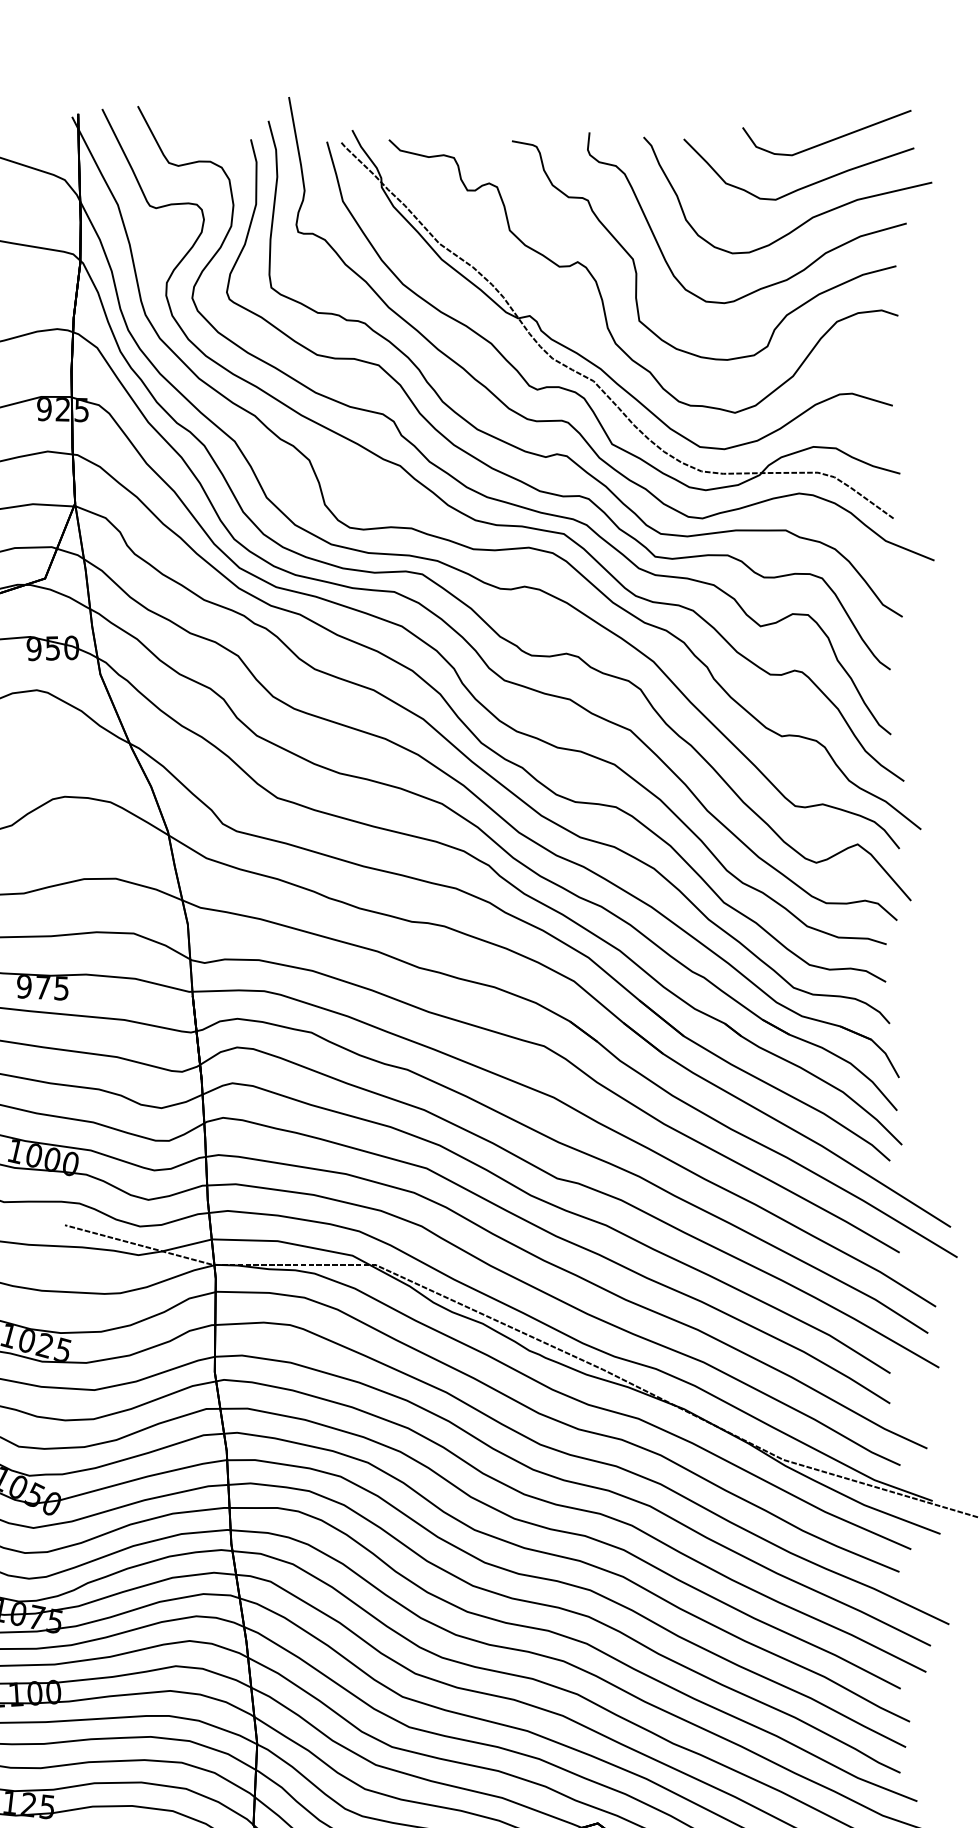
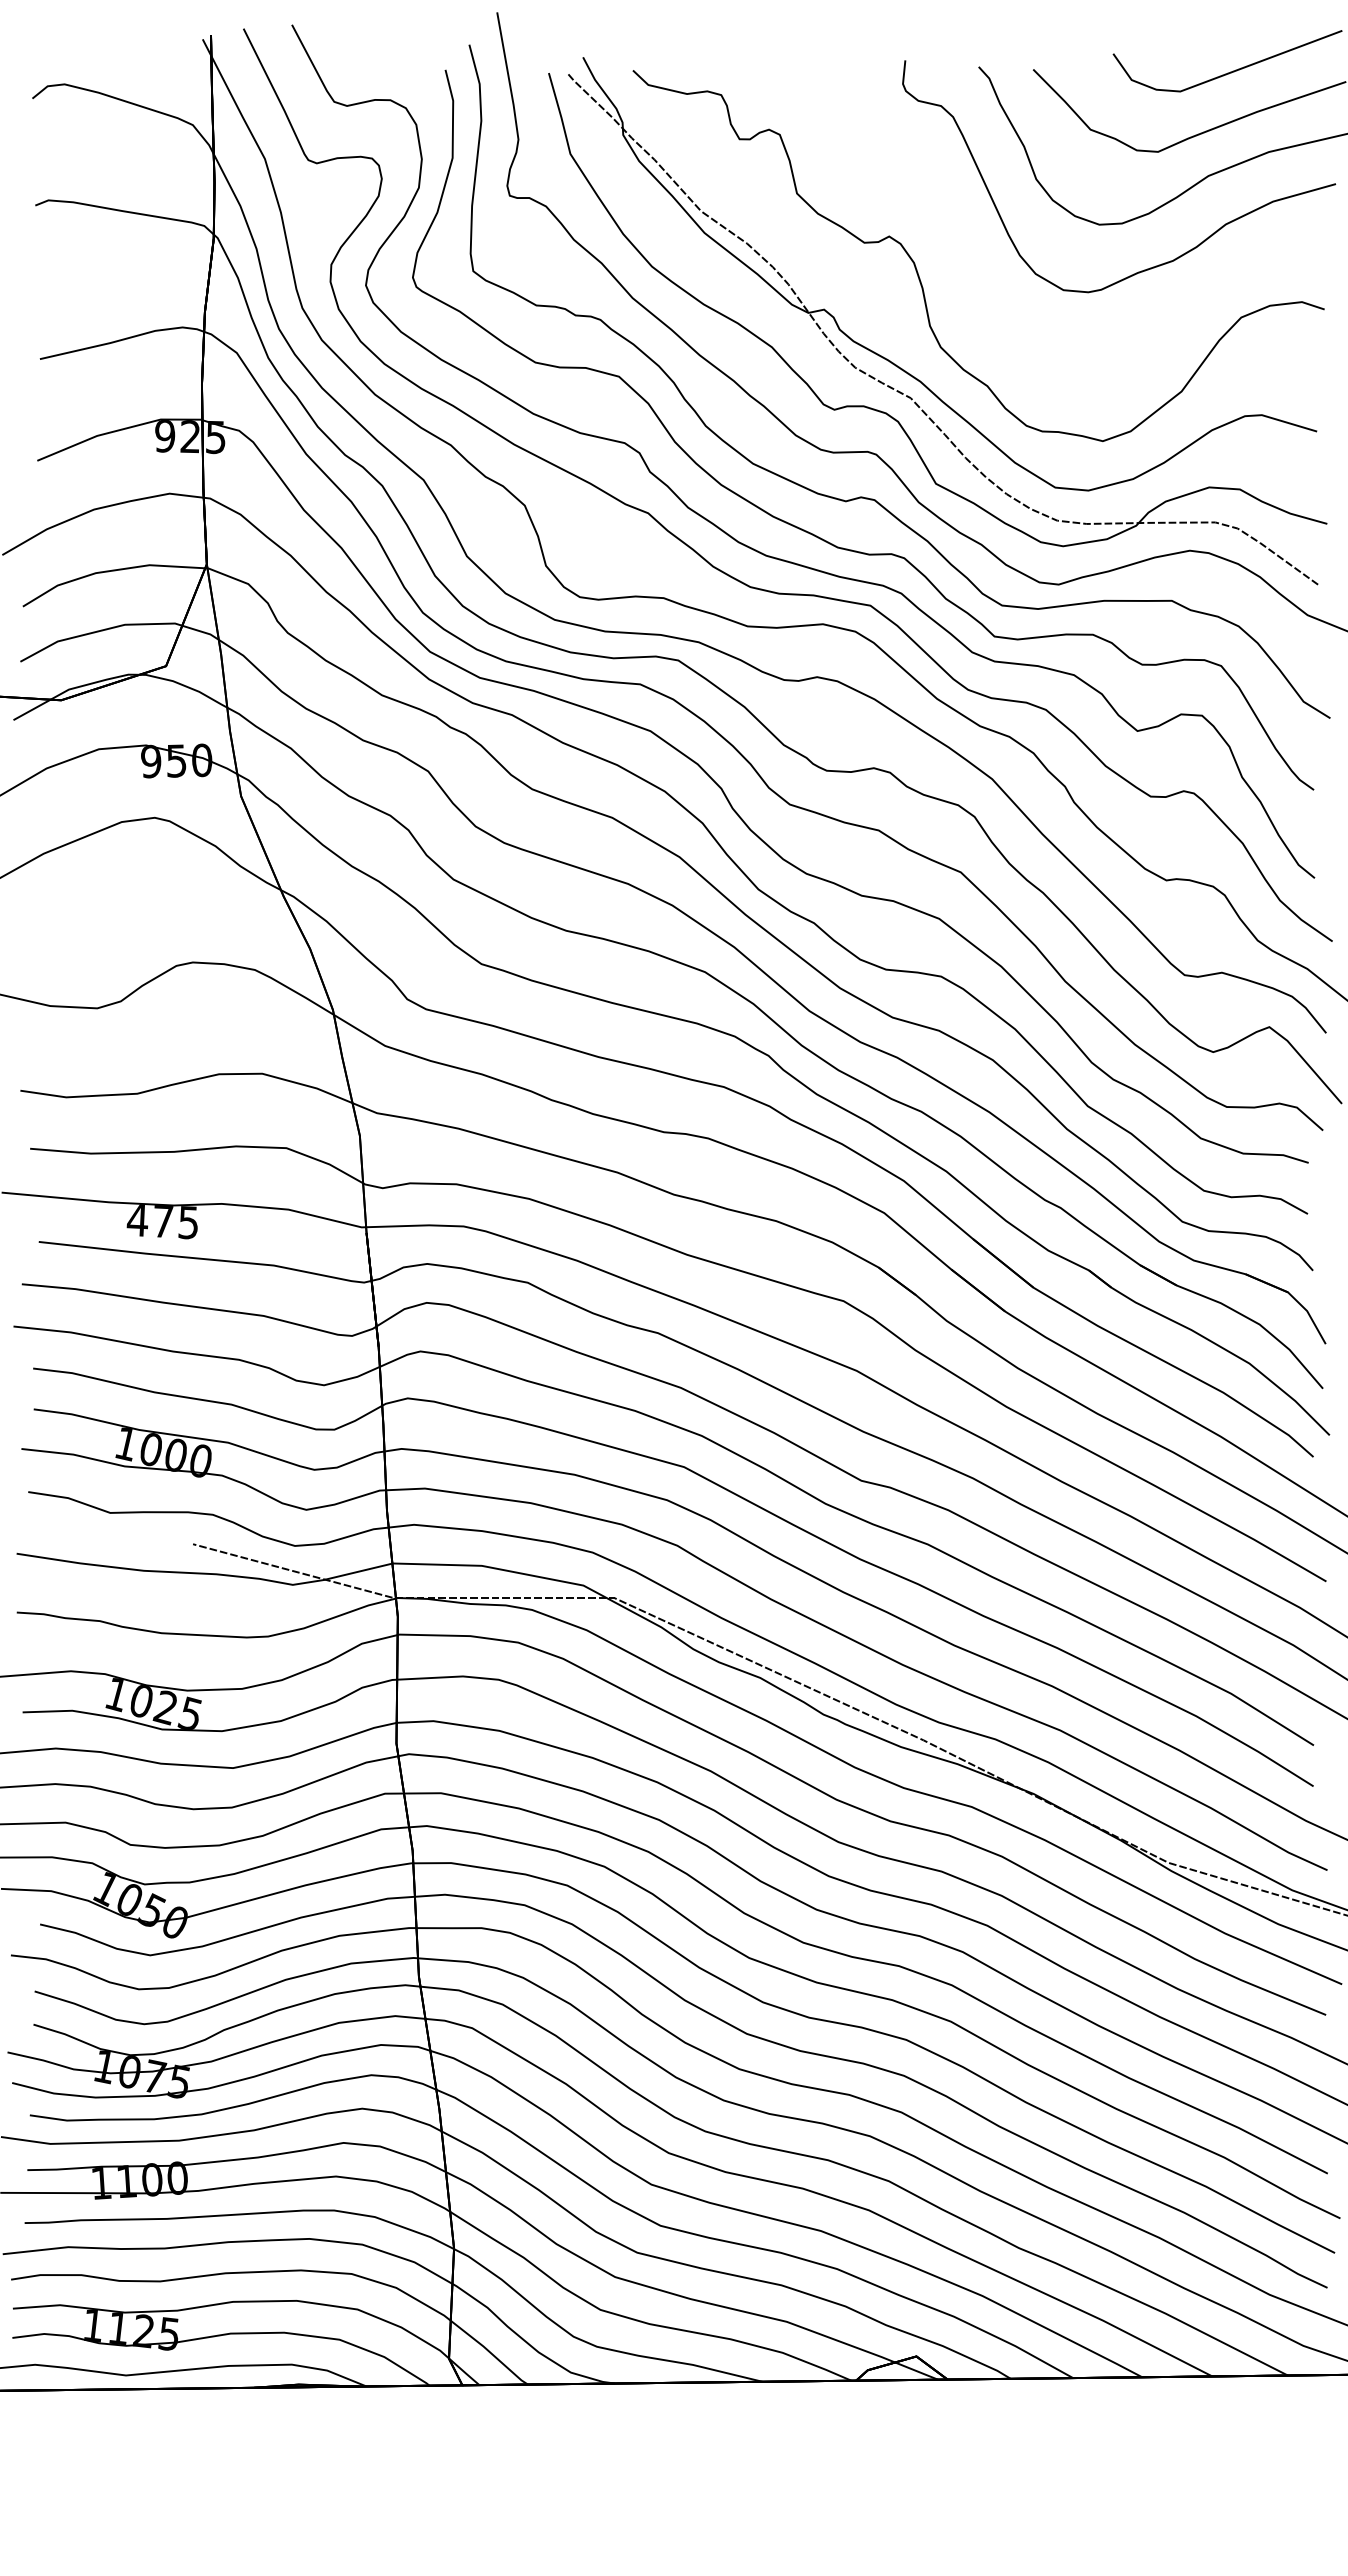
curve: (635, 265) -> (967, 240), removed
text: (24, 986) -> (137, 1220), 975 -> 475

